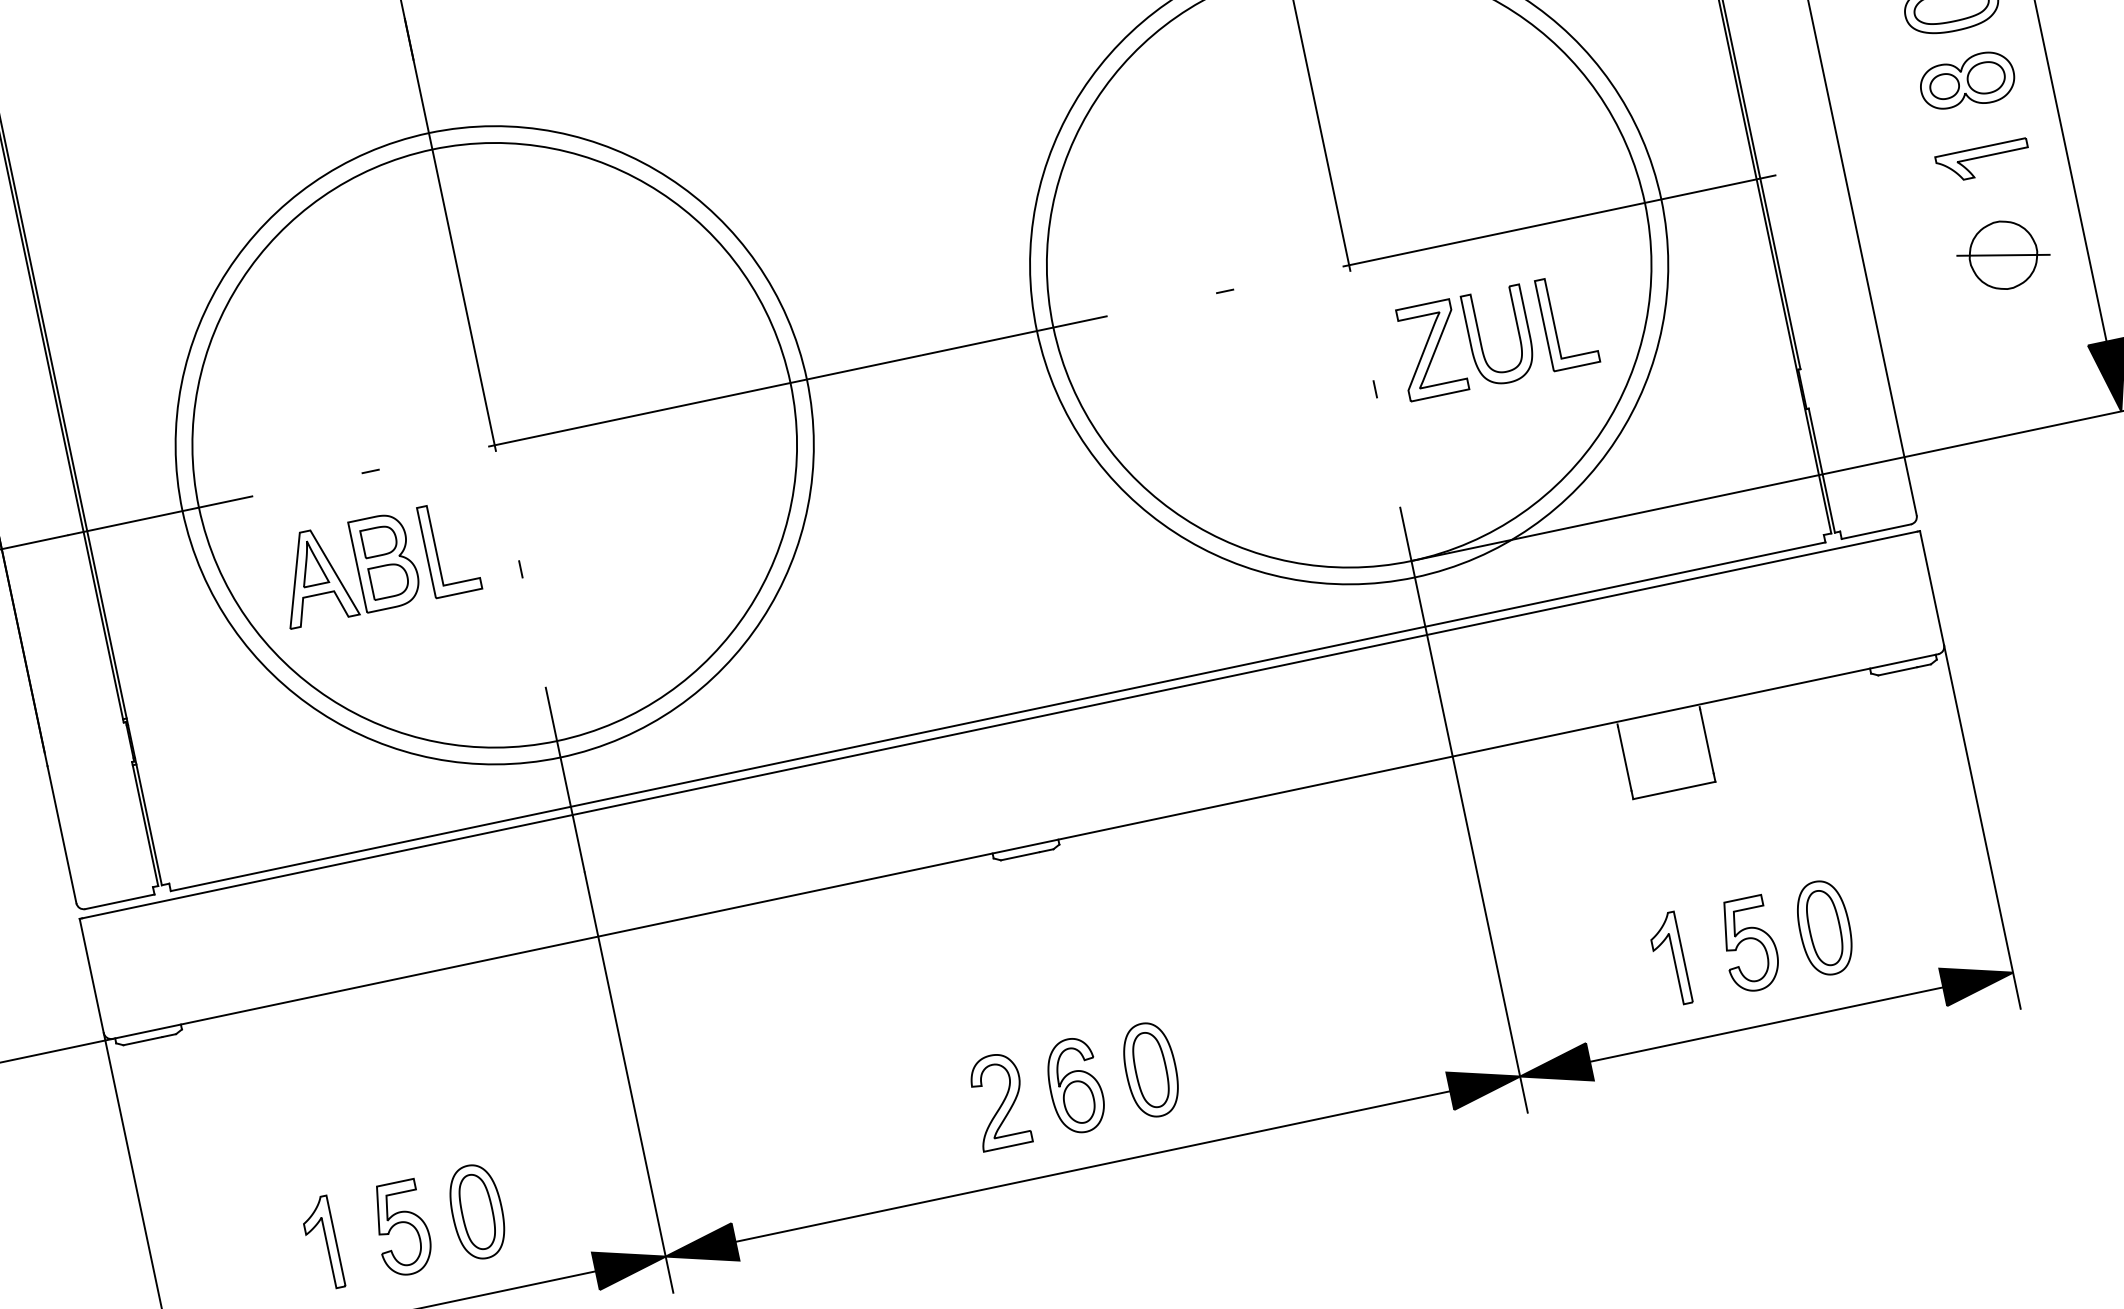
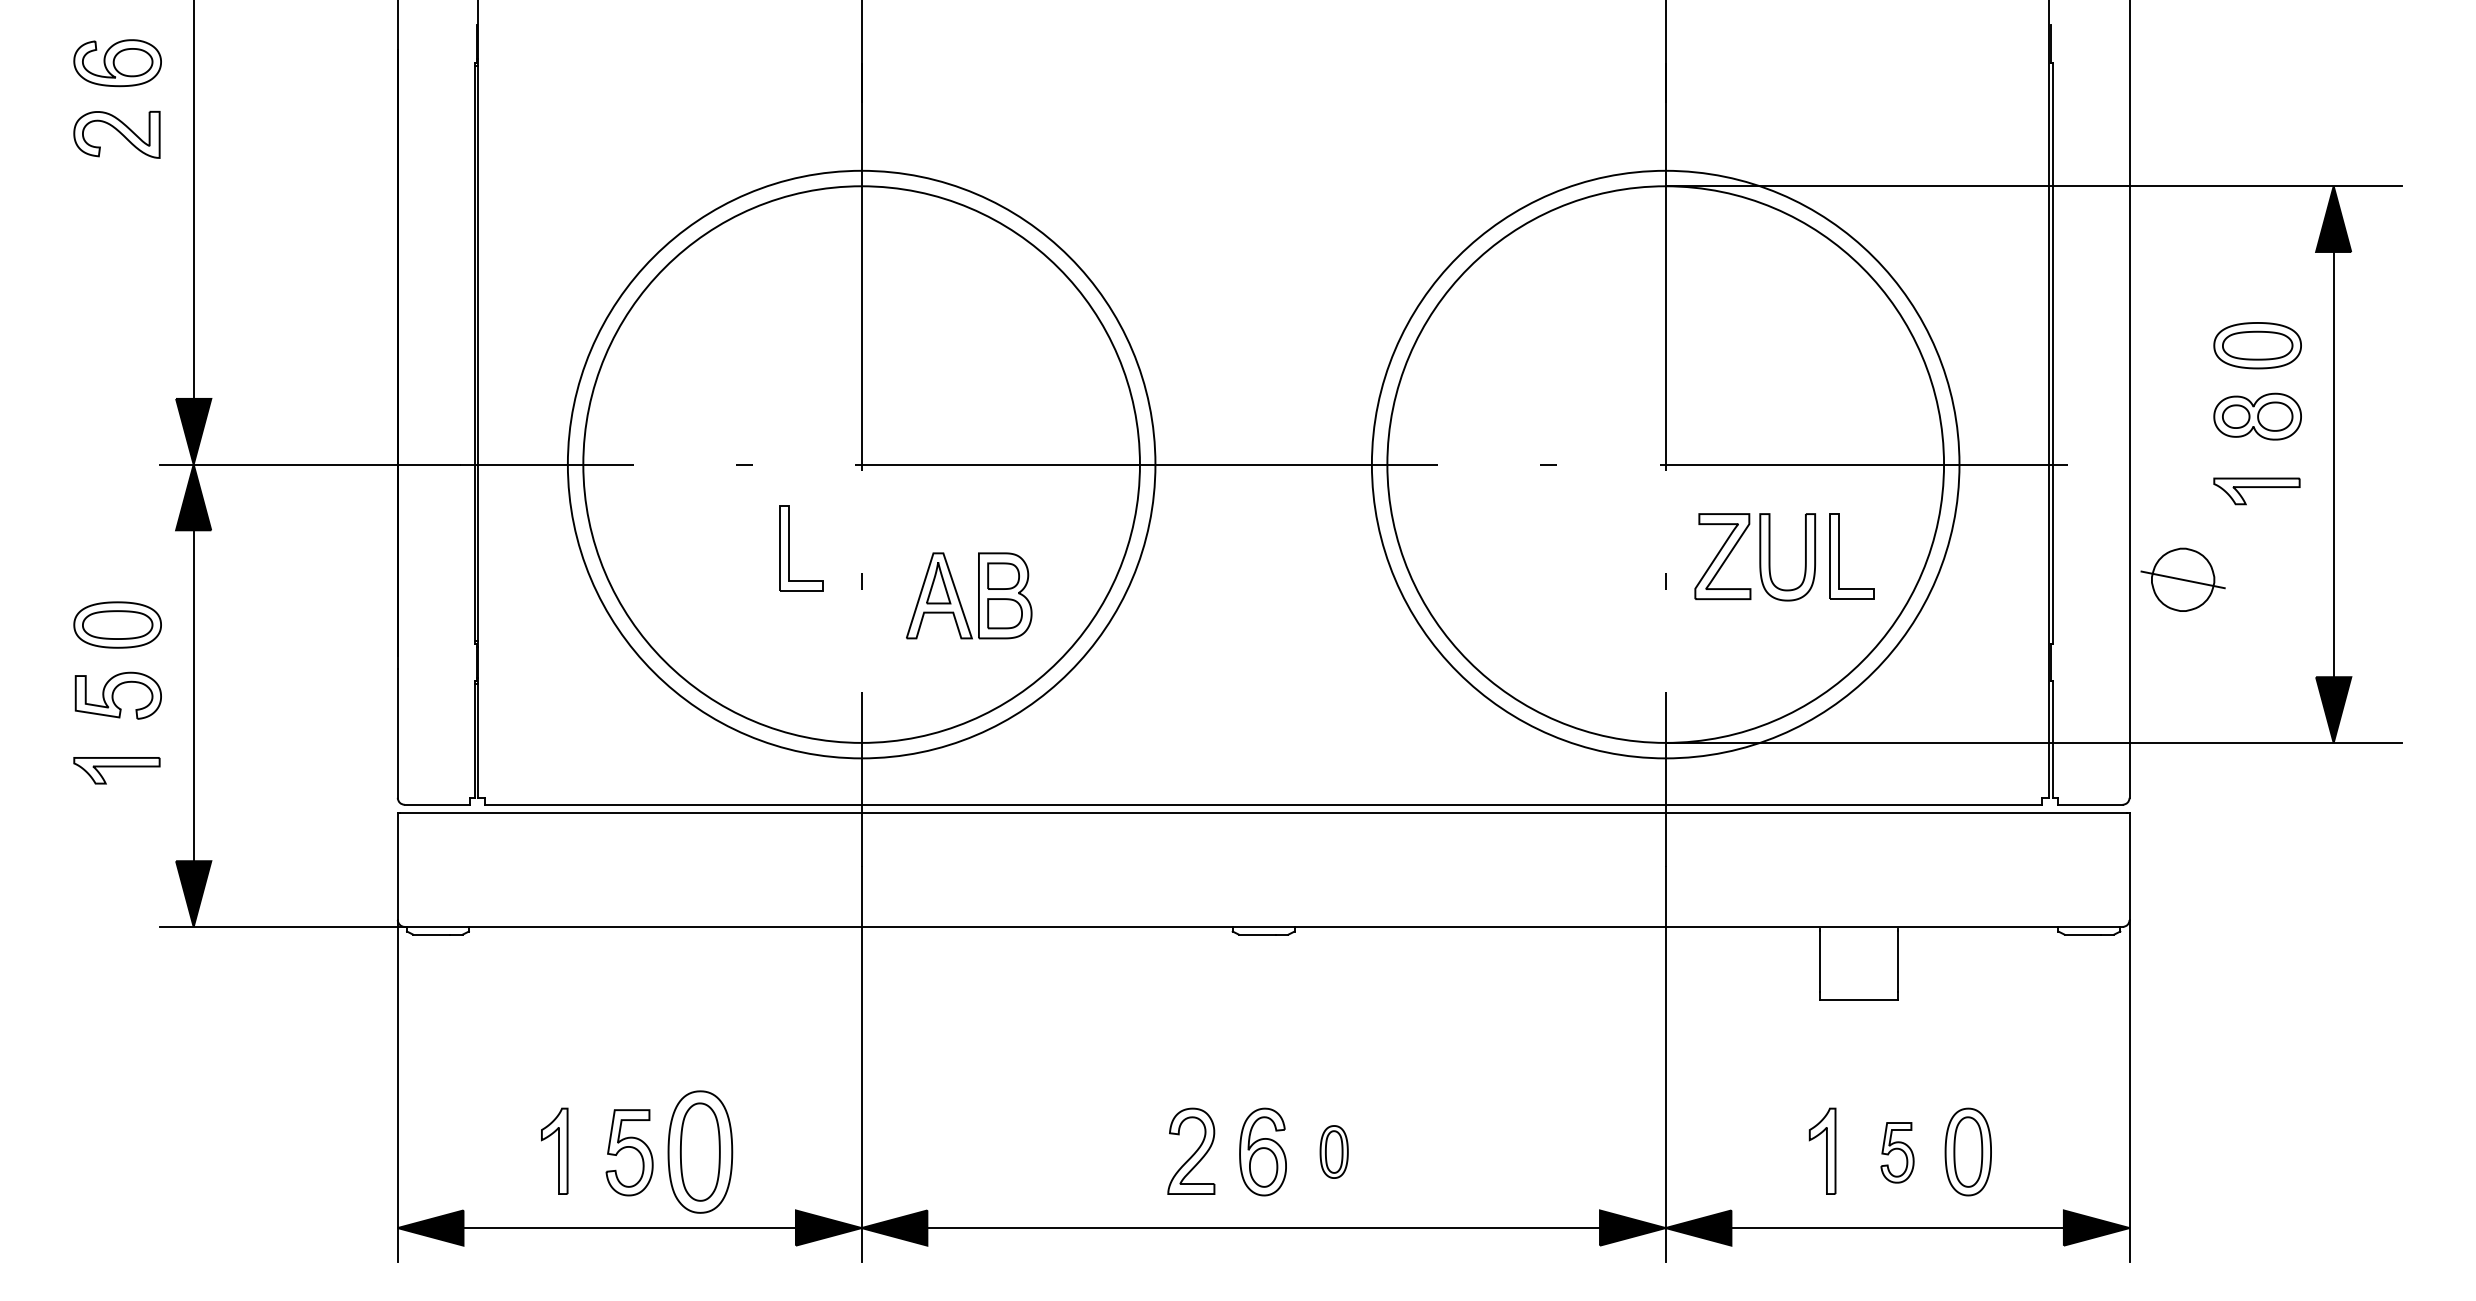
part: (2002, 255) -> (2182, 579), moved
part: (357, 567) -> (978, 595), moved
part: (1749, 944) -> (1897, 1152), size x0.7
part: (1149, 1069) -> (1333, 1151), size x0.6
part: (477, 1211) -> (700, 1151), size x1.4

